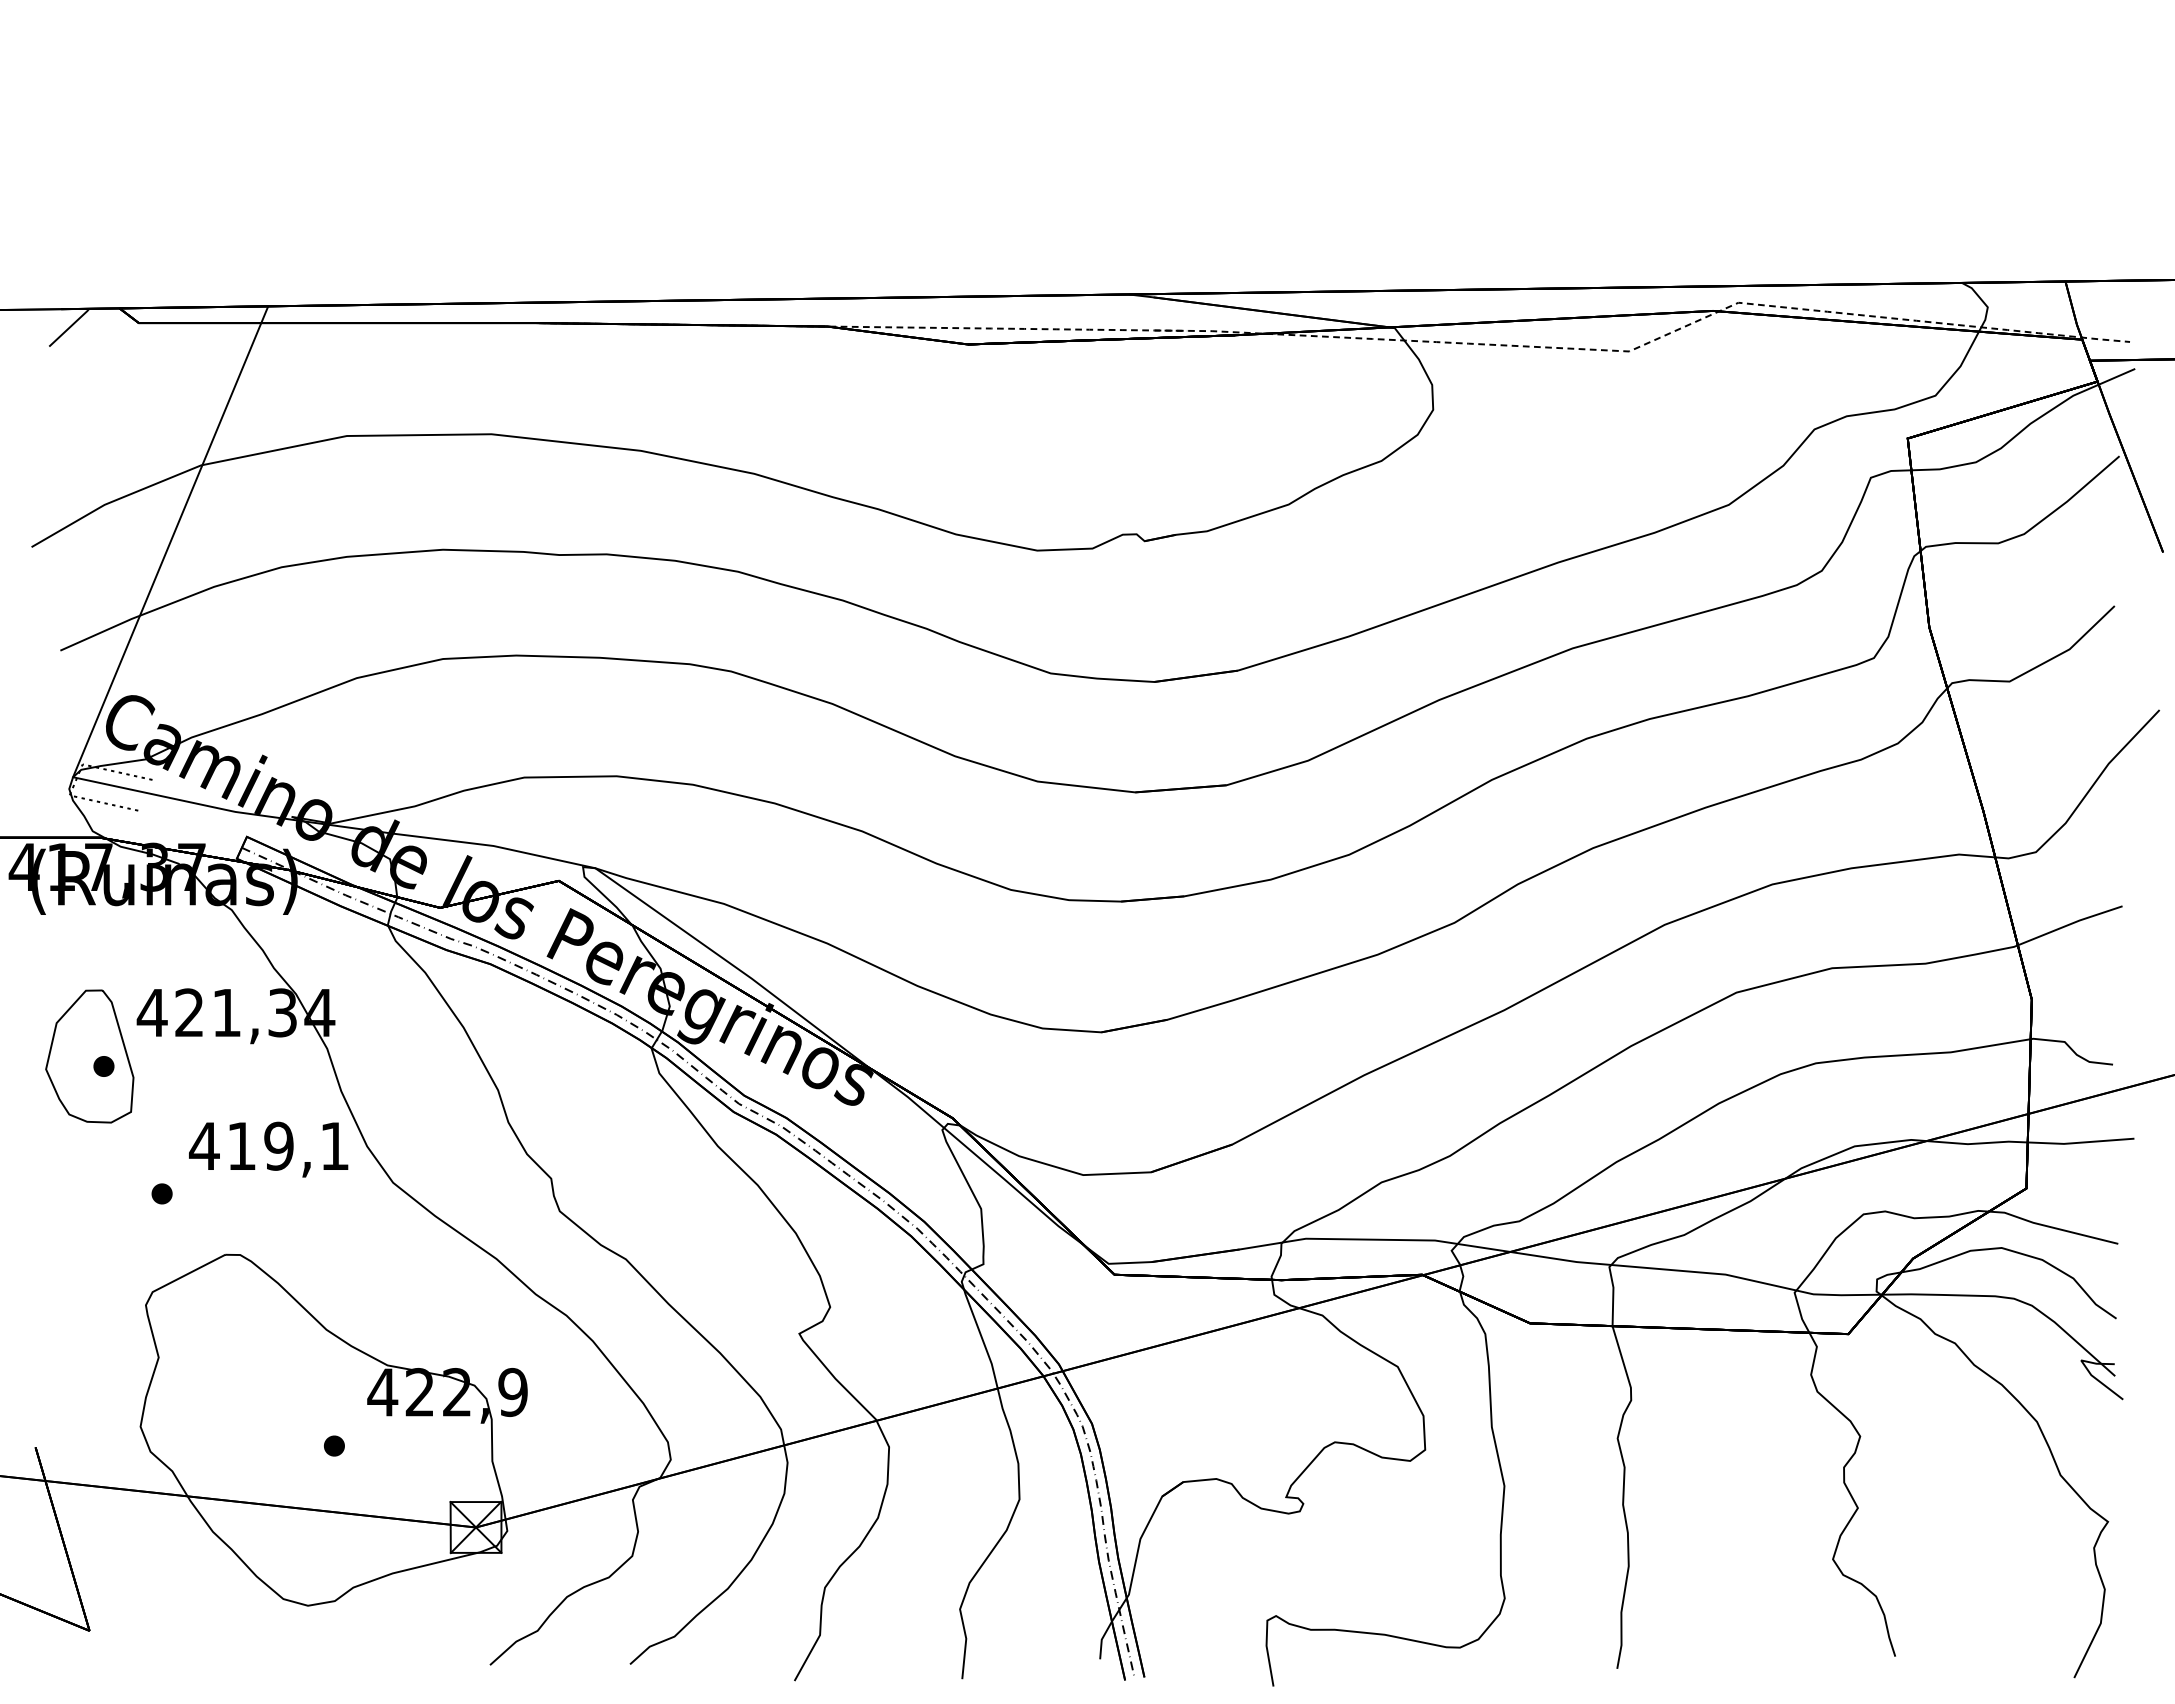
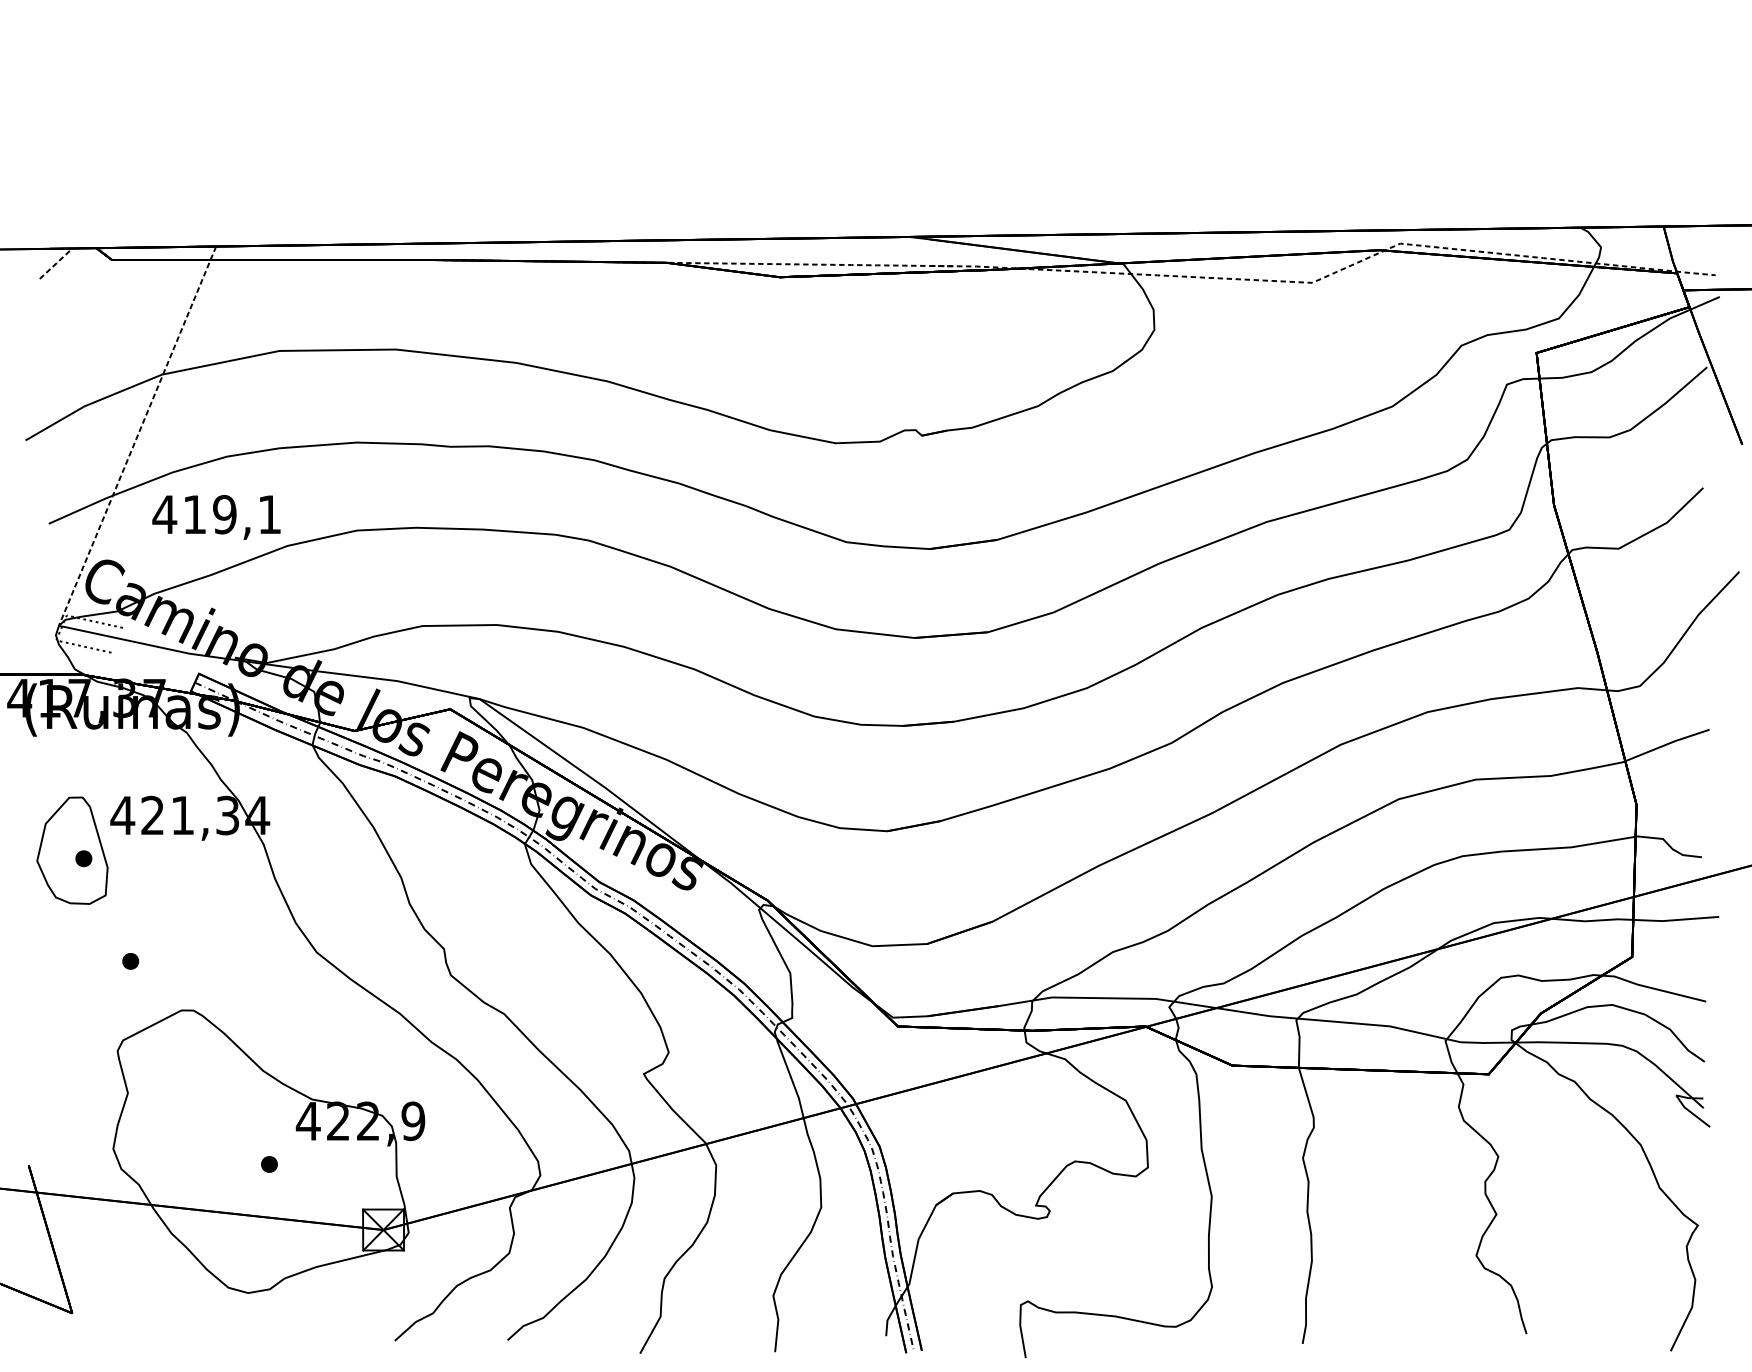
line: (70, 327) -> (56, 263), solid -> dashed
line: (169, 544) -> (136, 438), solid -> dashed
text: (268, 1149) -> (216, 517), moved

